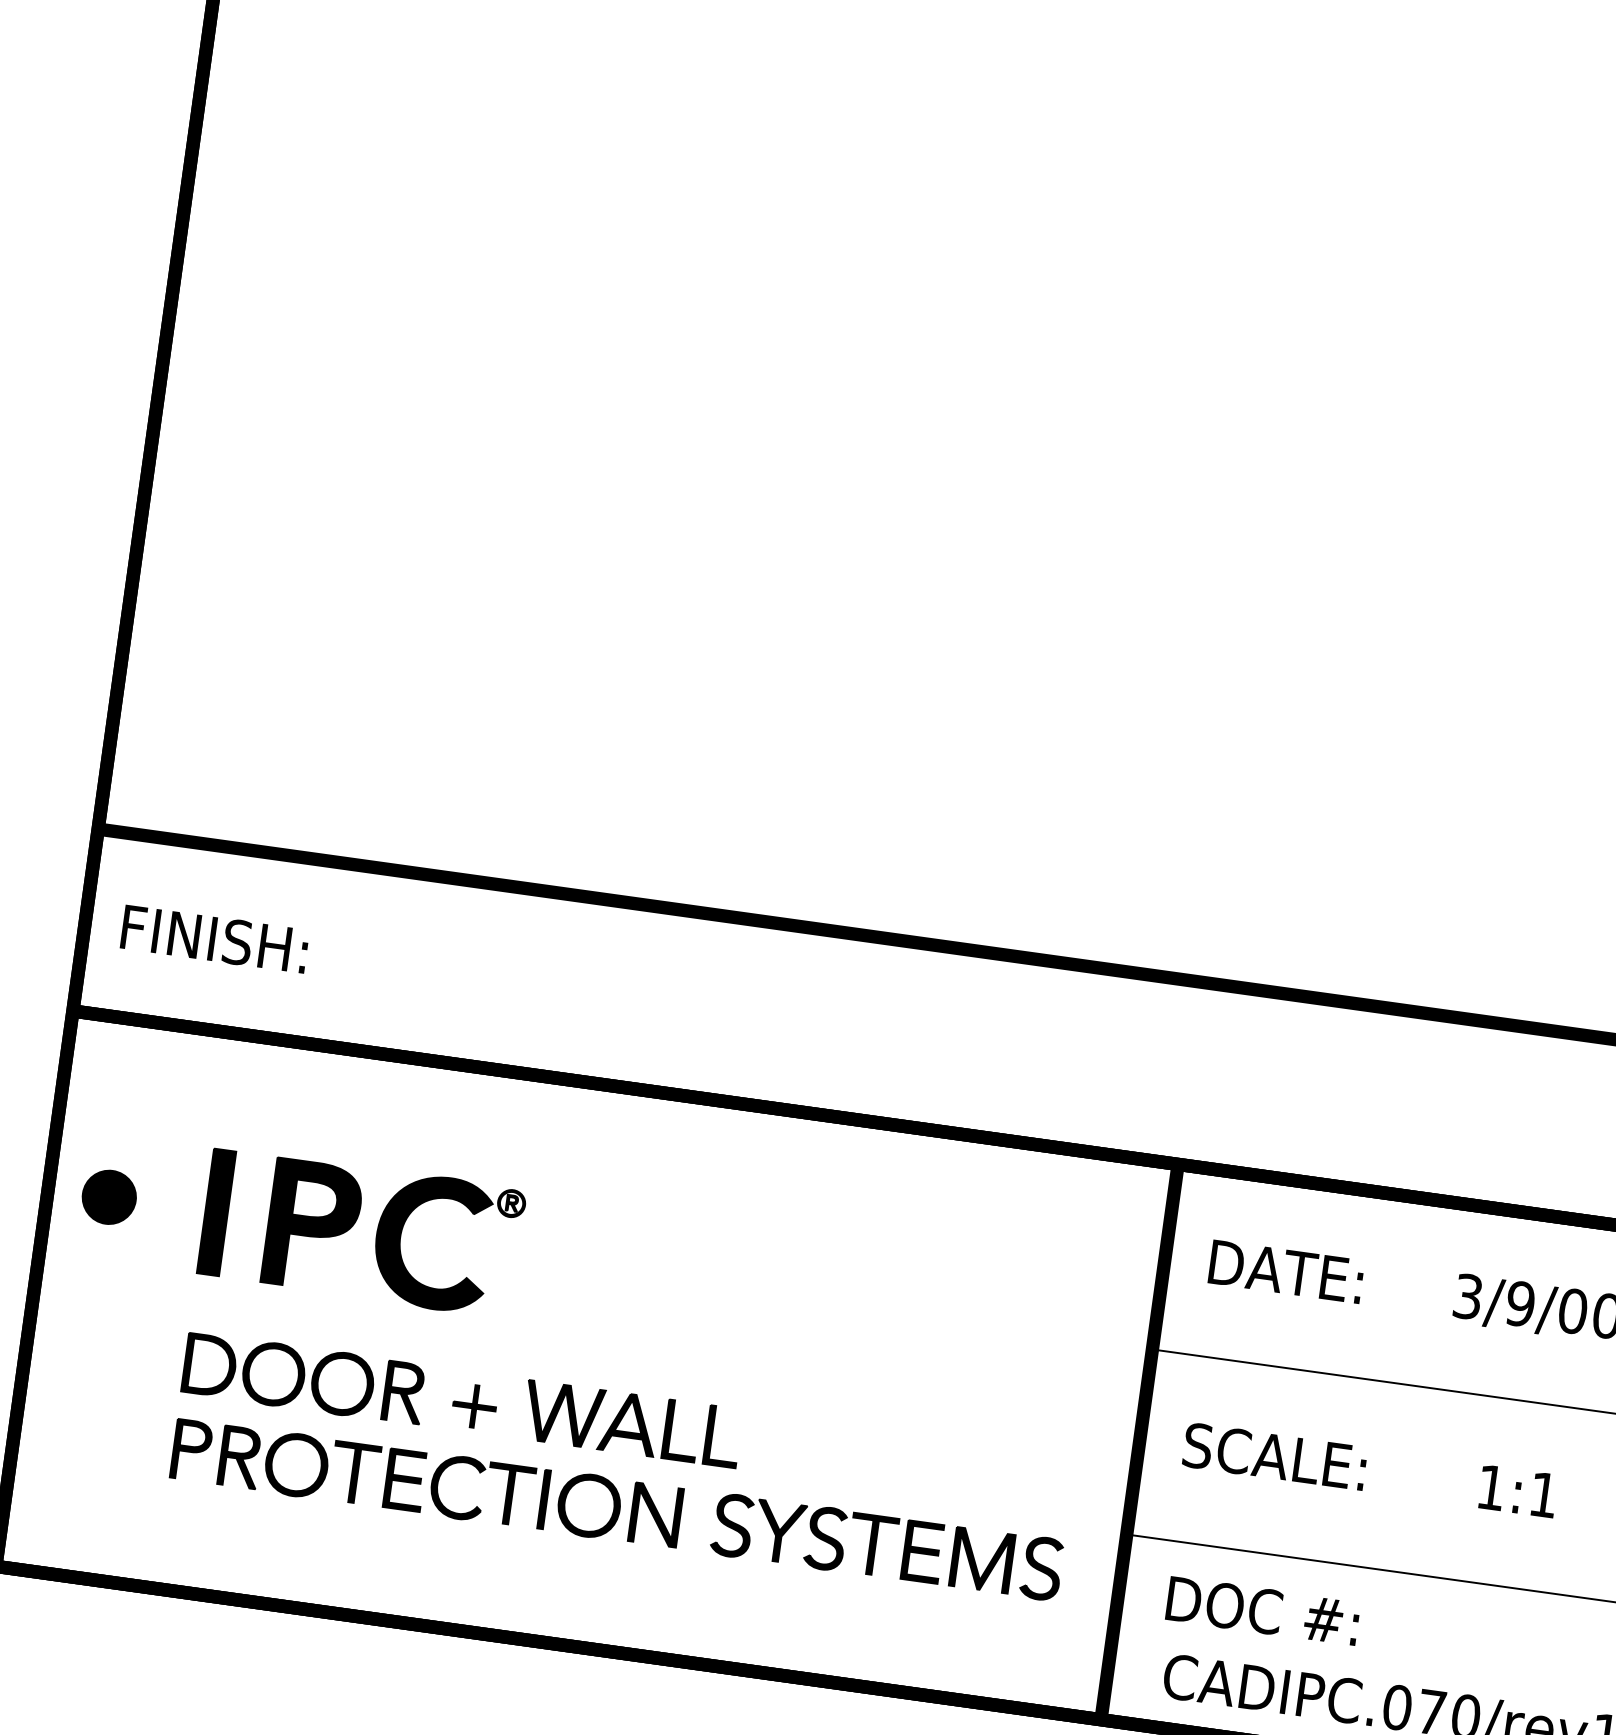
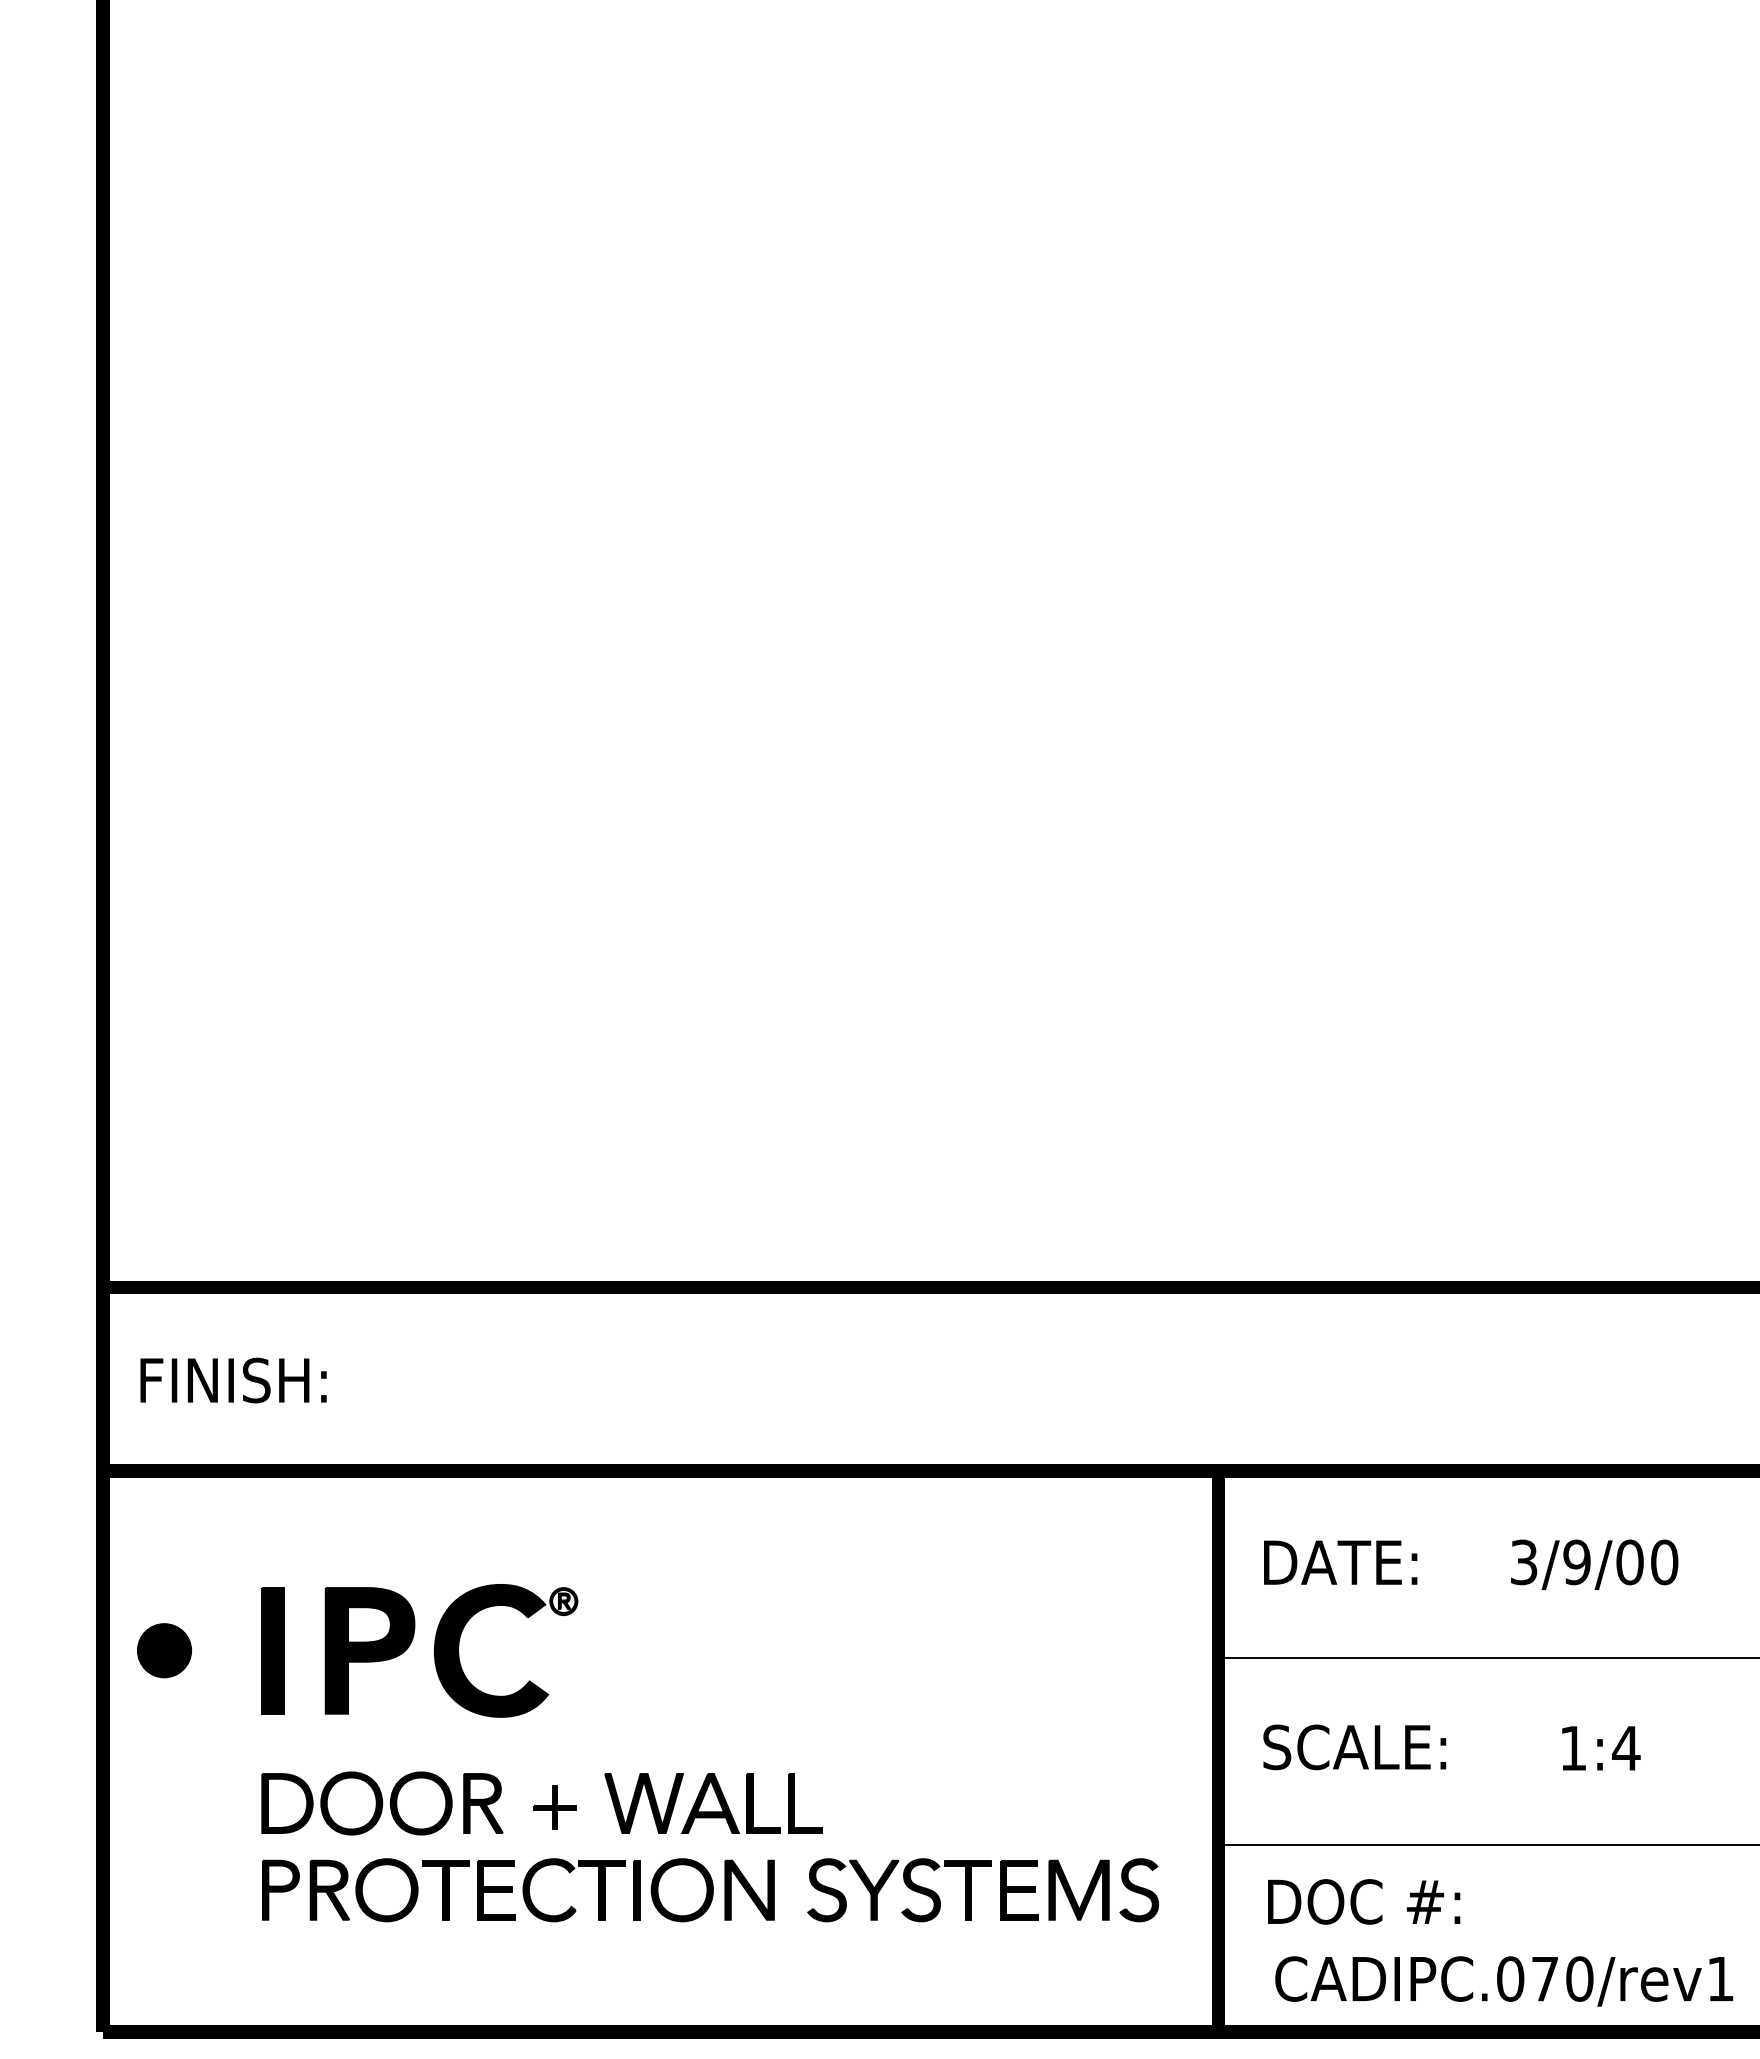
text: (1542, 1495) -> (1625, 1748), 1:1 -> 1:4

